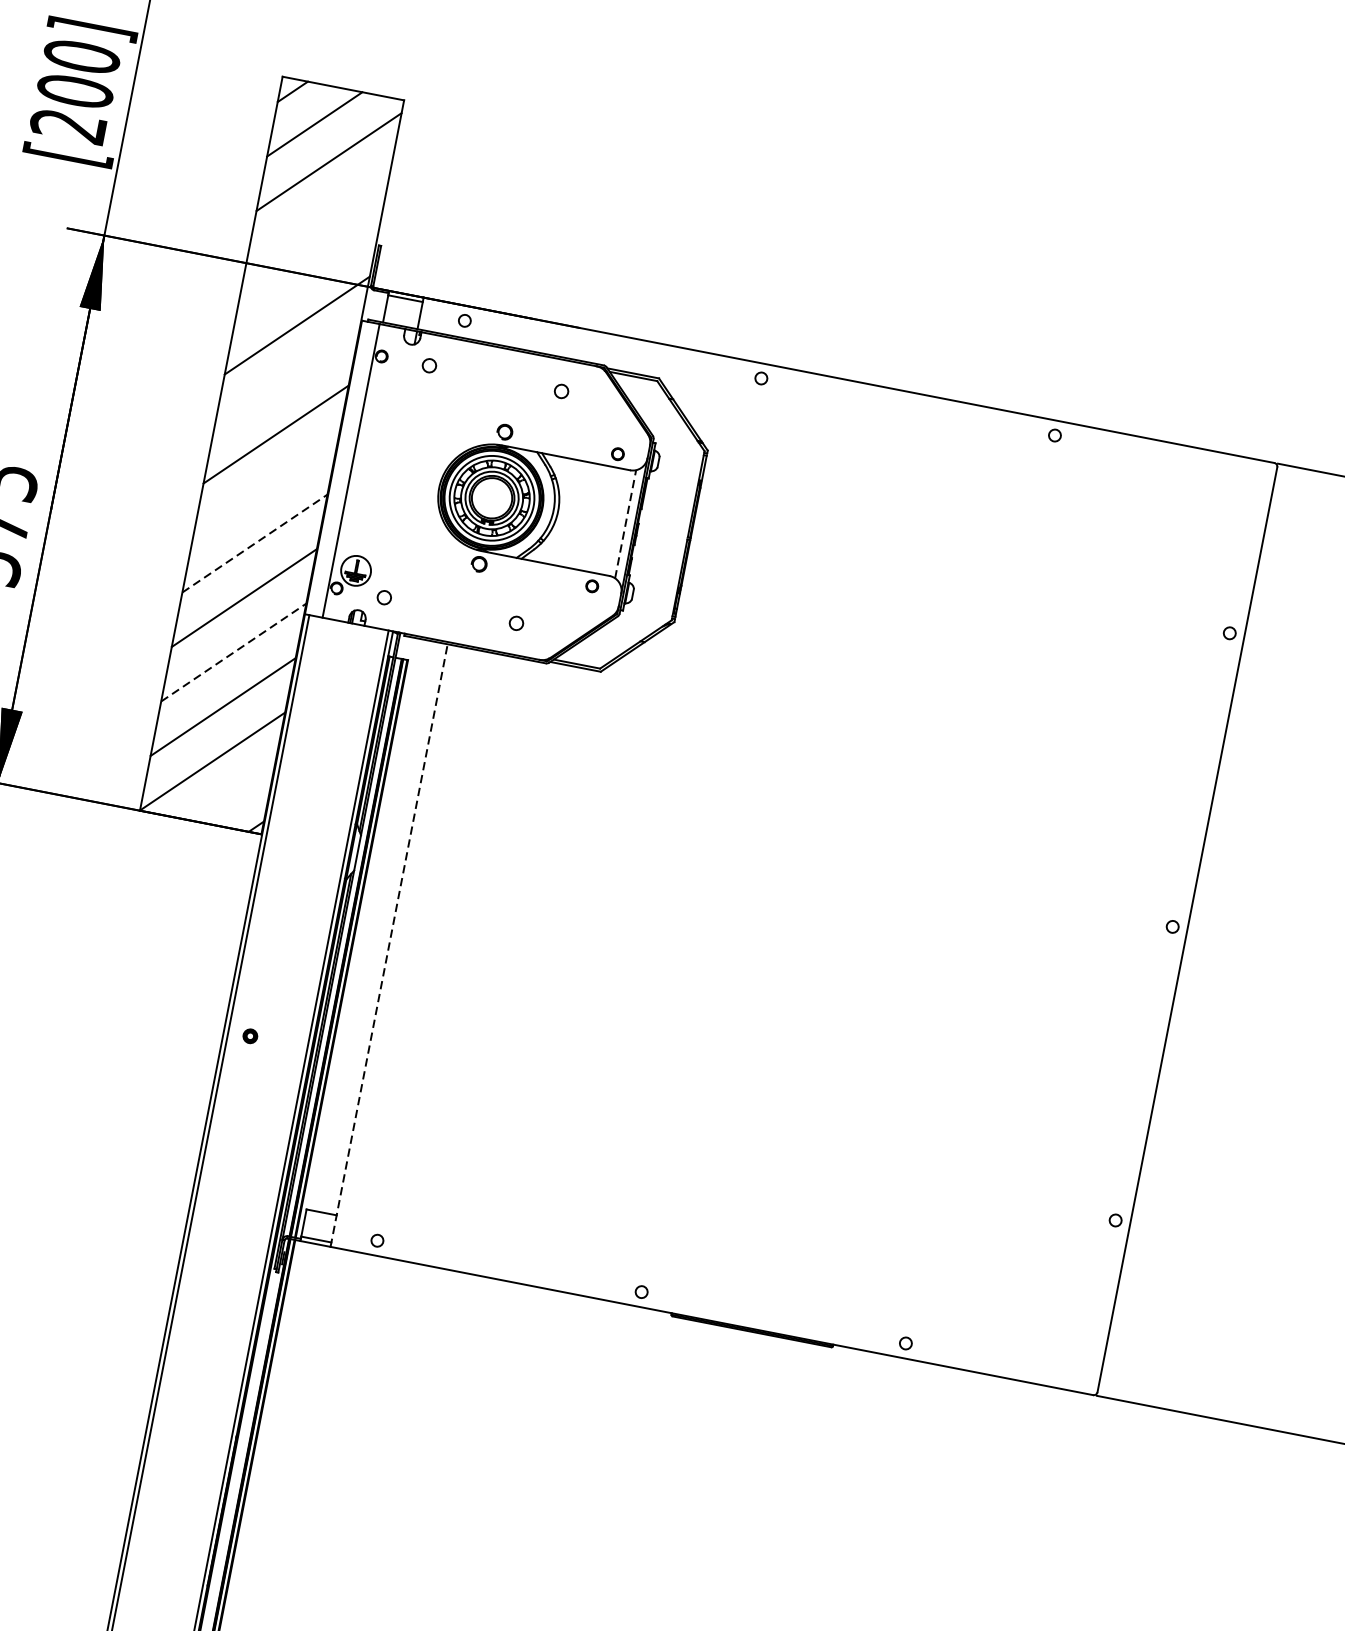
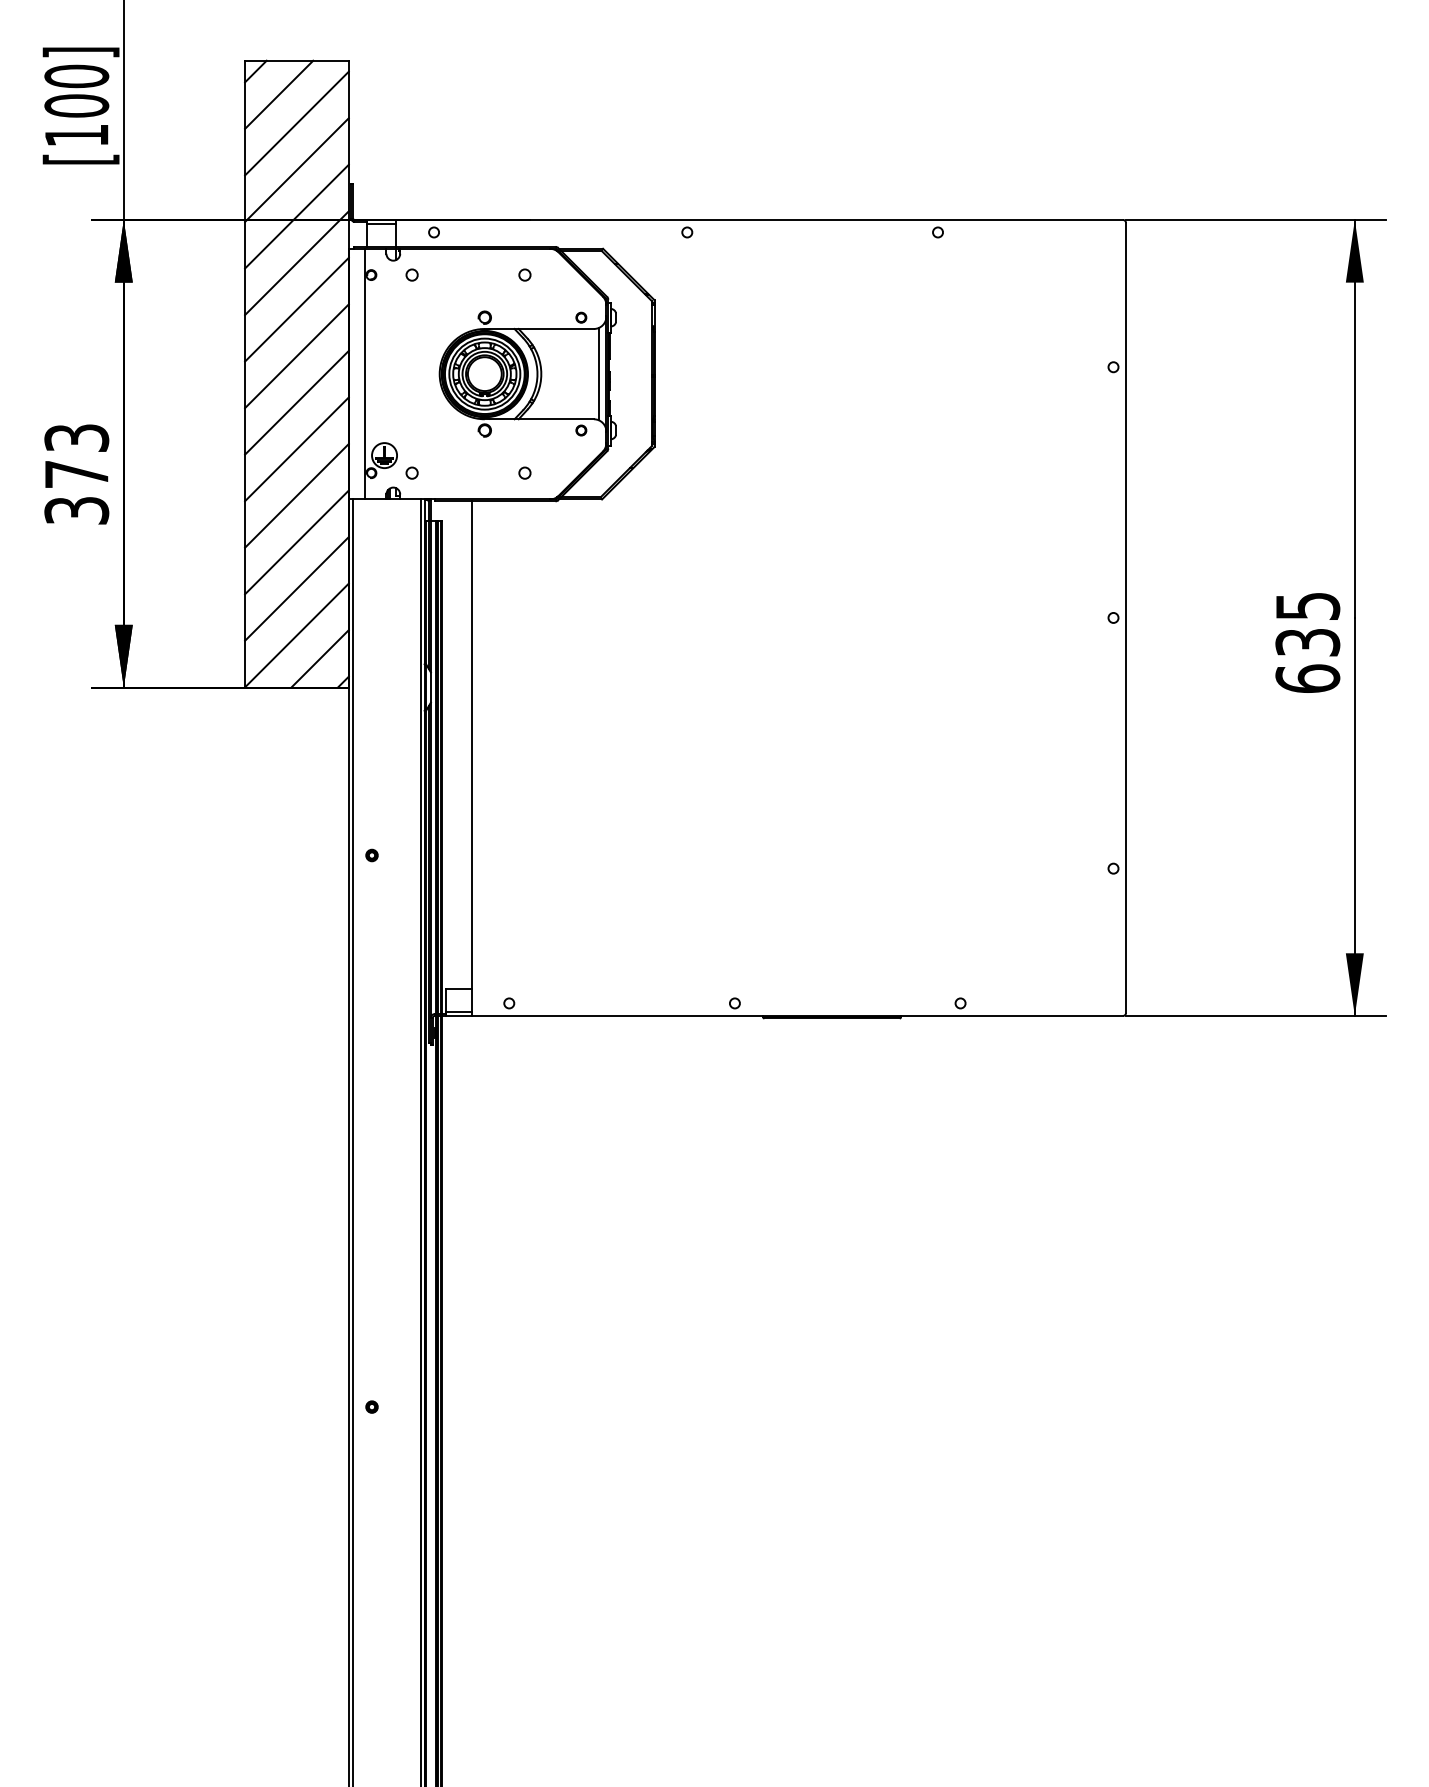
text: (68, 125) -> (76, 135), [200] -> [100]
line: (318, 215) -> (296, 169), added
line: (307, 270) -> (296, 216), added
line: (286, 379) -> (296, 309), added
line: (265, 488) -> (296, 402), added
line: (625, 523) -> (598, 373), dashed -> solid
line: (255, 542) -> (297, 448), dashed -> solid
line: (234, 652) -> (297, 542), dashed -> solid
line: (233, 793) -> (319, 658), added
line: (388, 945) -> (471, 758), dashed -> solid

